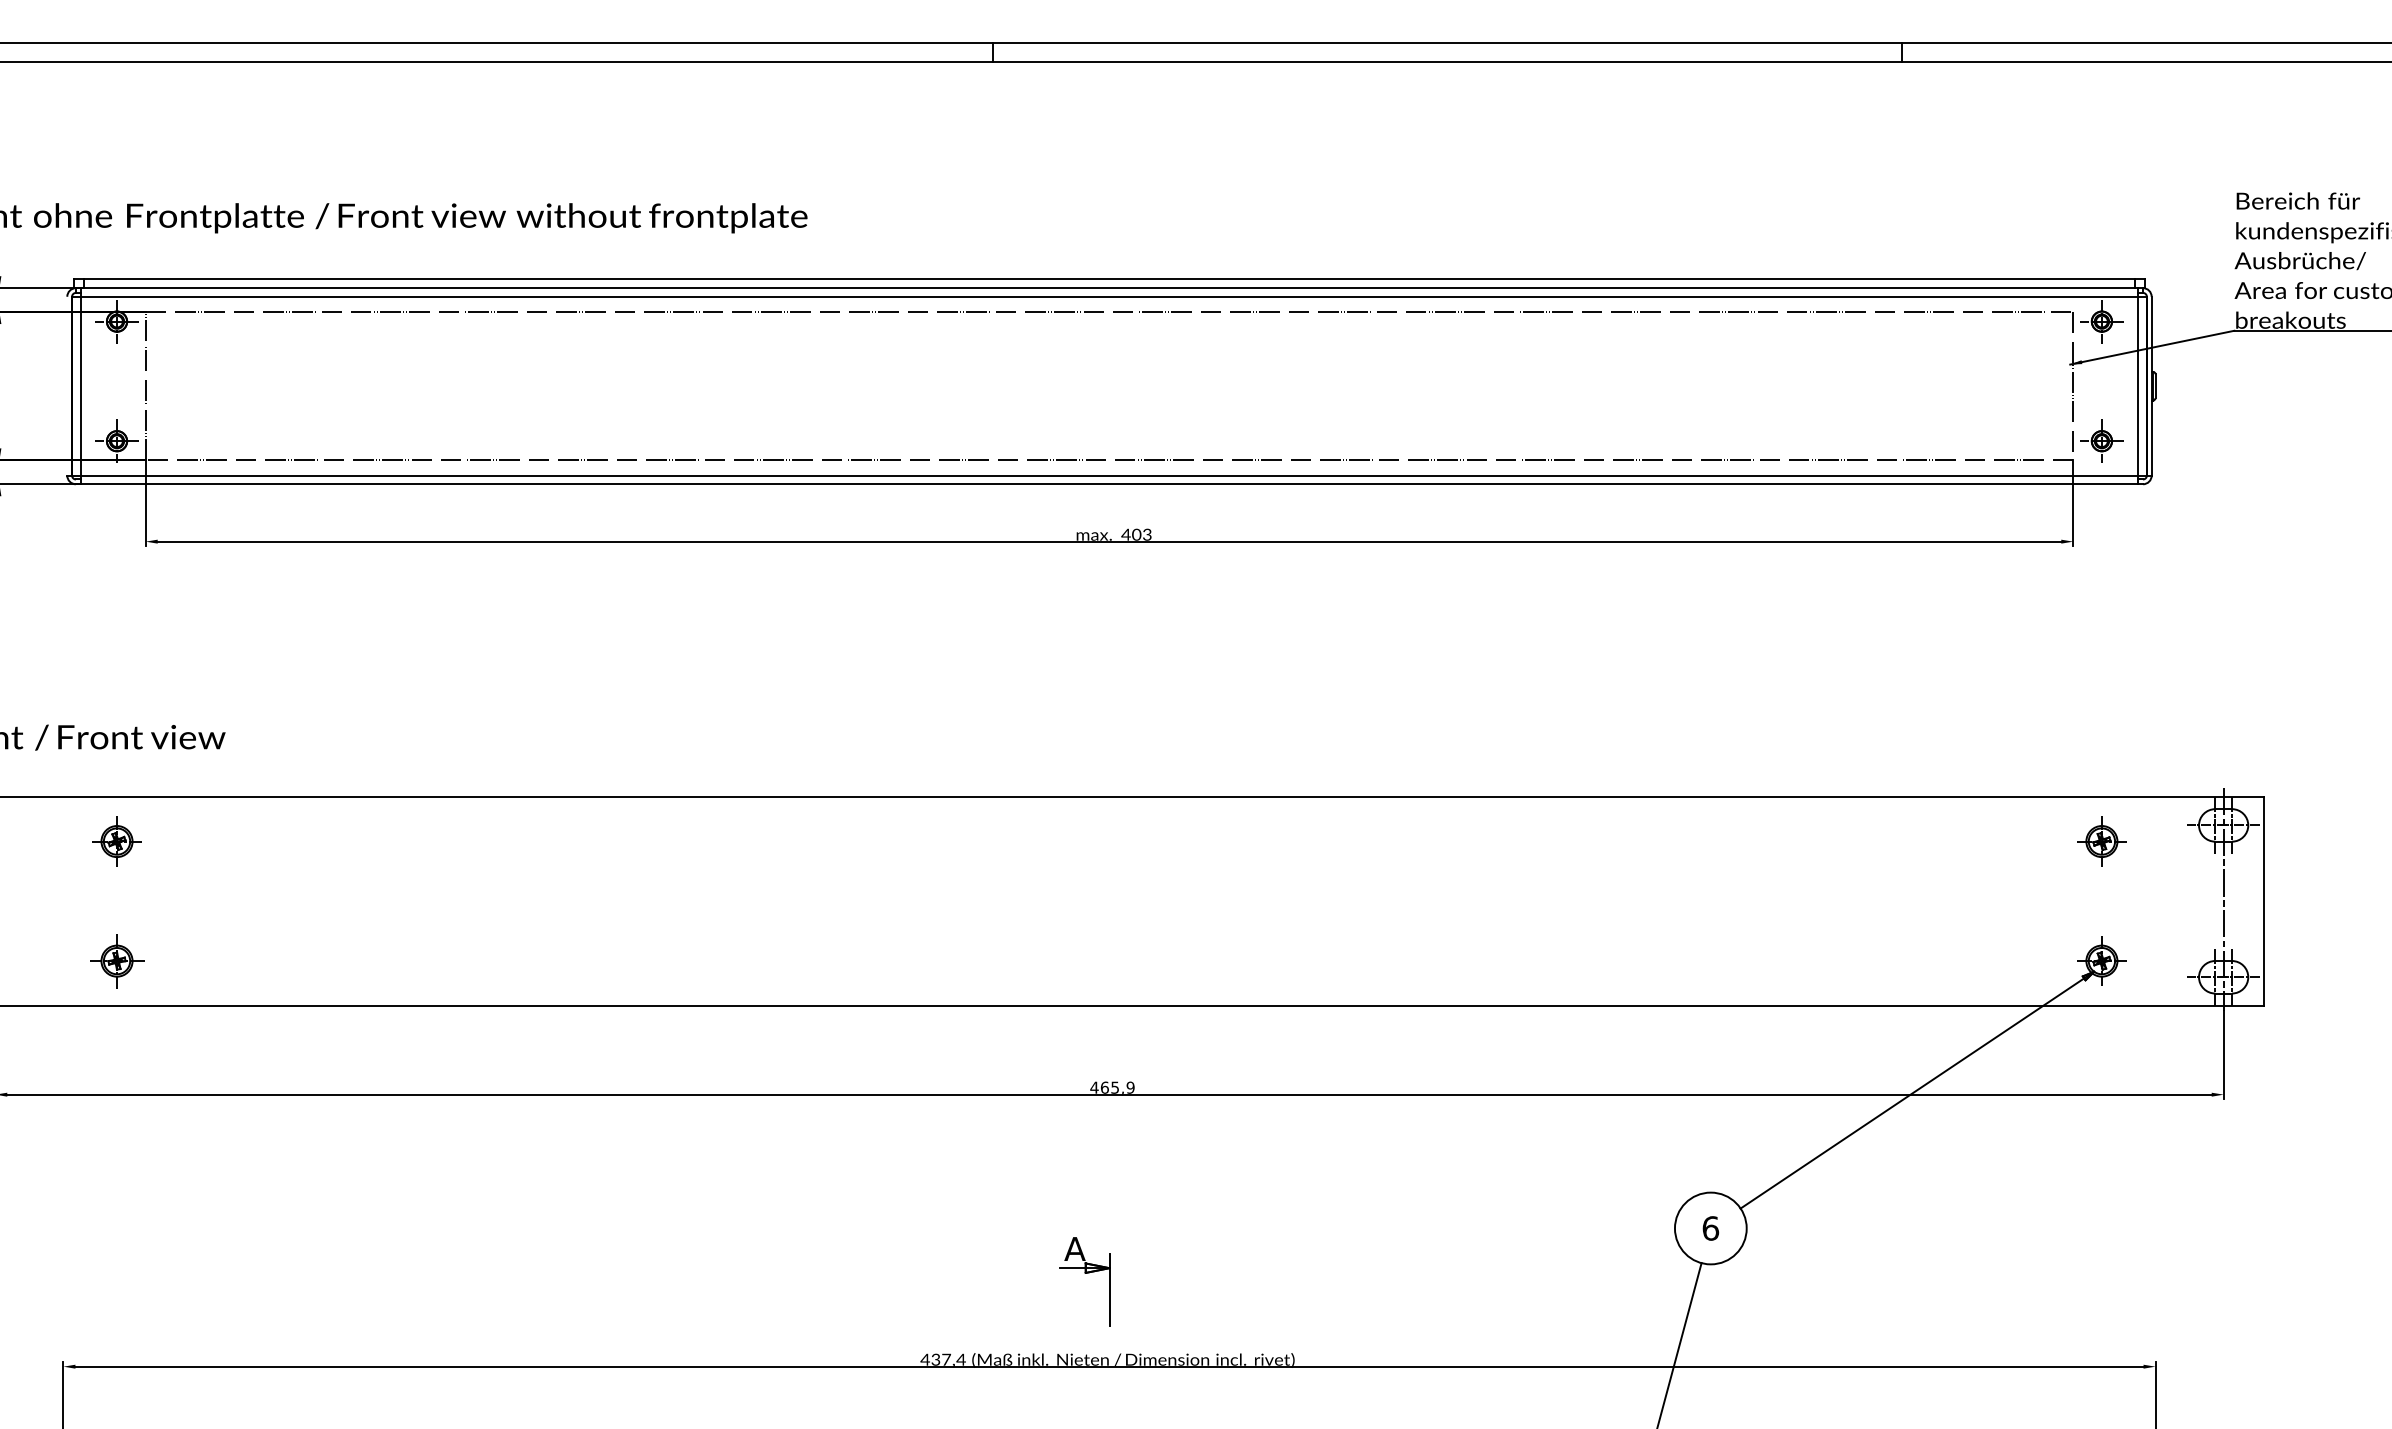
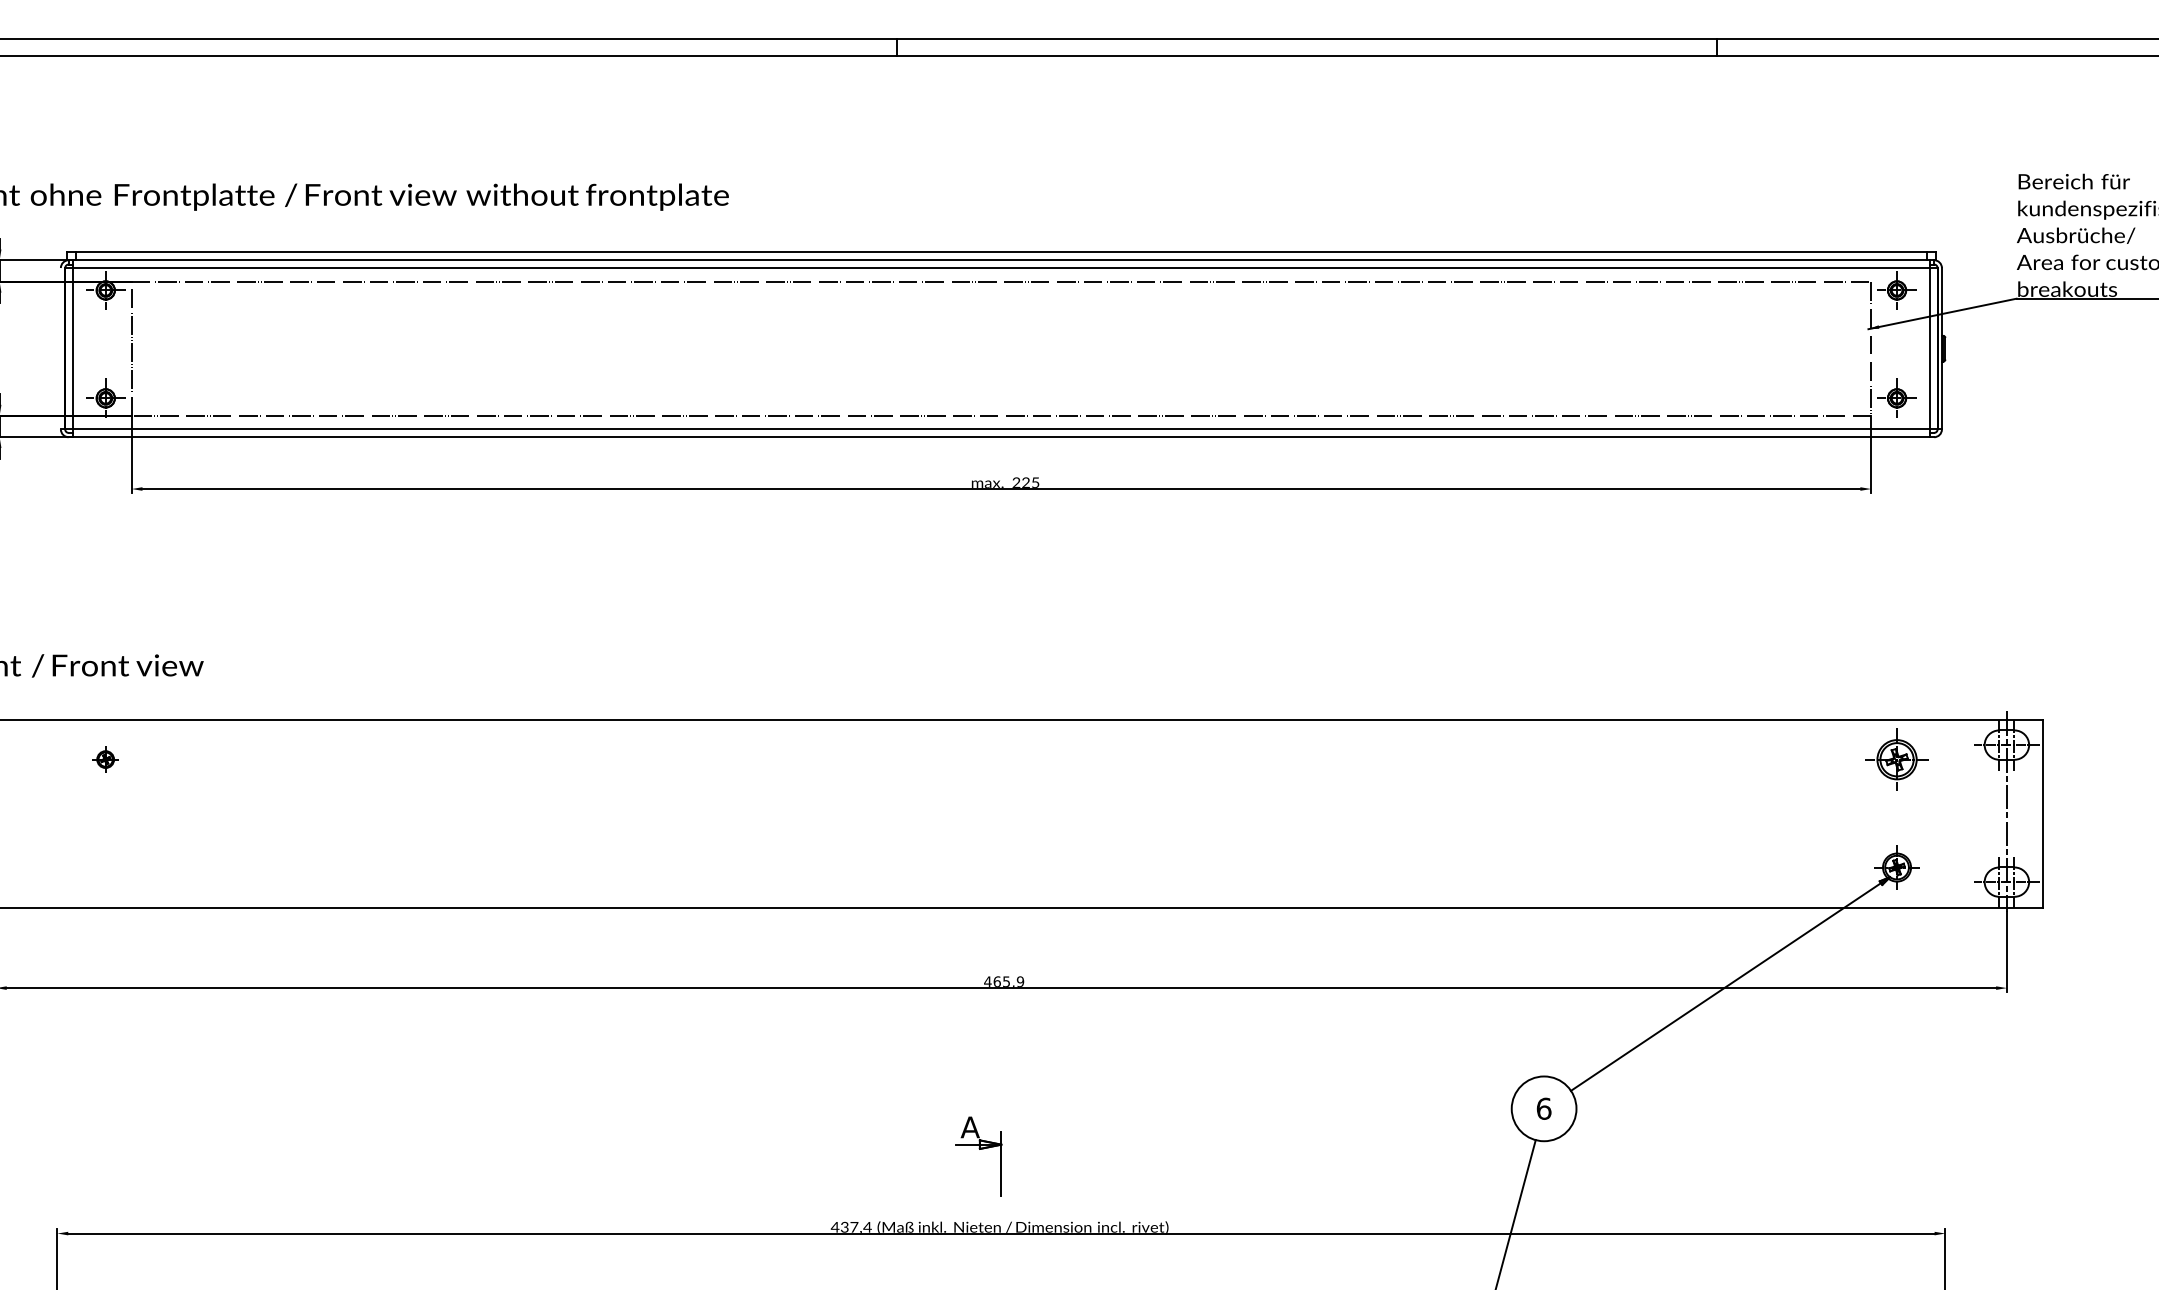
text: (1136, 534) -> (1025, 482), 403 -> 225
part: (116, 841) -> (105, 759), size x0.6
part: (2101, 841) -> (1896, 759), size x1.4
part: (116, 961) -> (105, 867), removed

